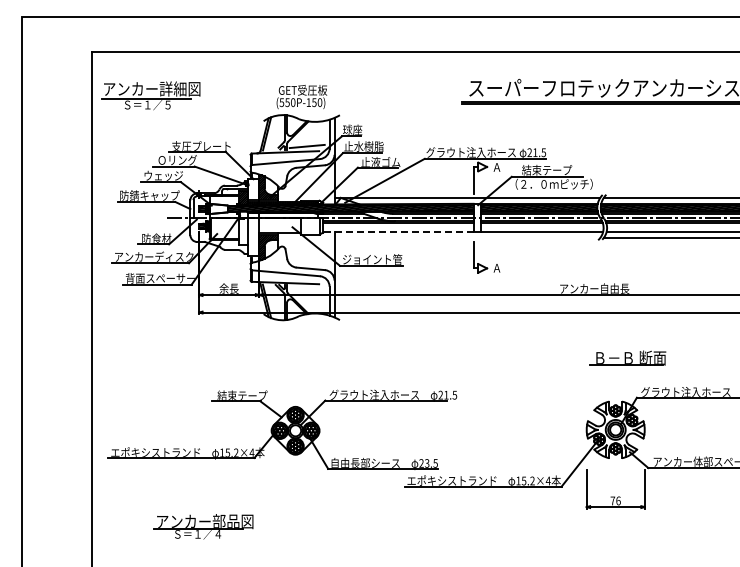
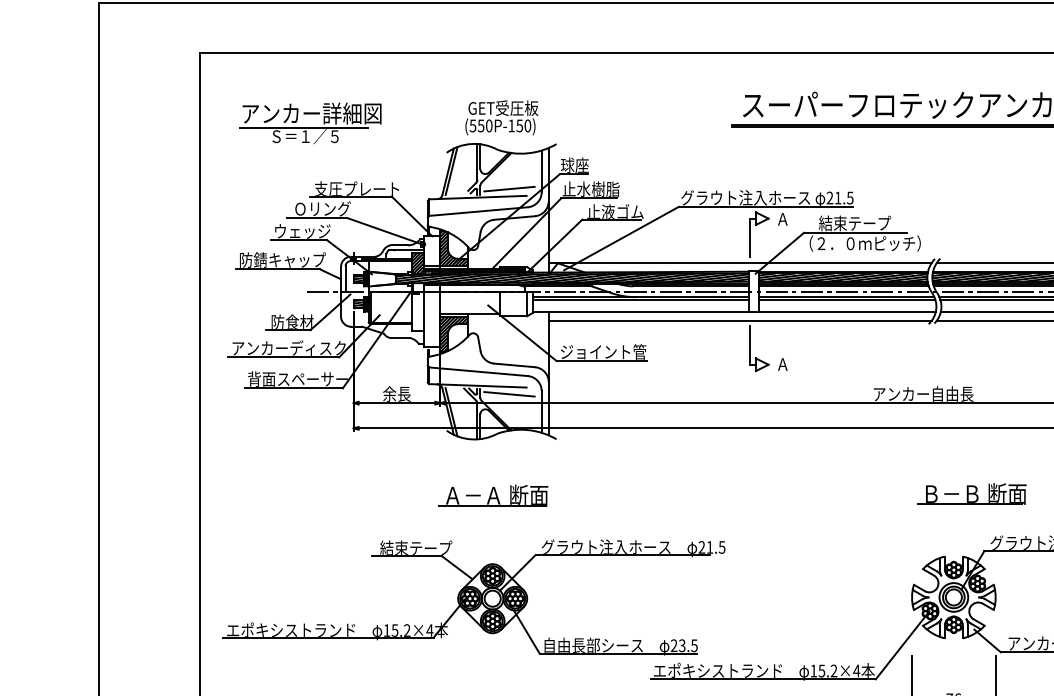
part: (150, 95) -> (309, 122), moved
line: (397, 231) -> (639, 311), dashed -> solid
line: (467, 237) -> (740, 320), added
line: (306, 288) -> (508, 393), added
part: (295, 359) -> (492, 495), added

